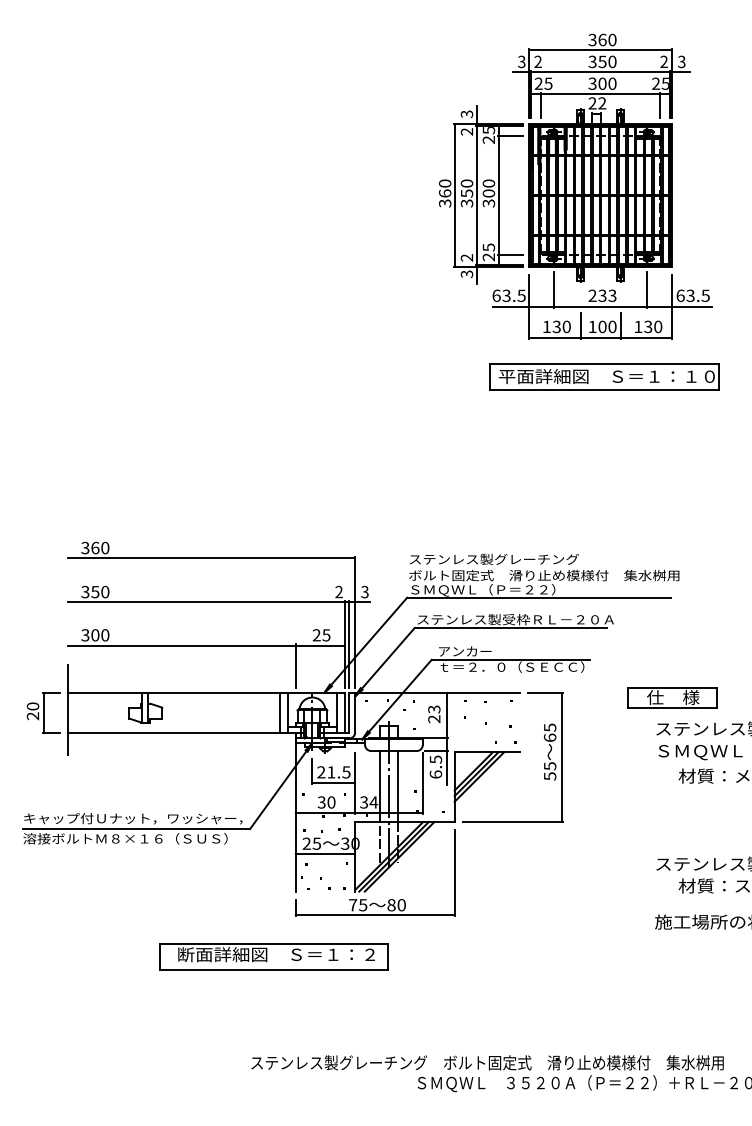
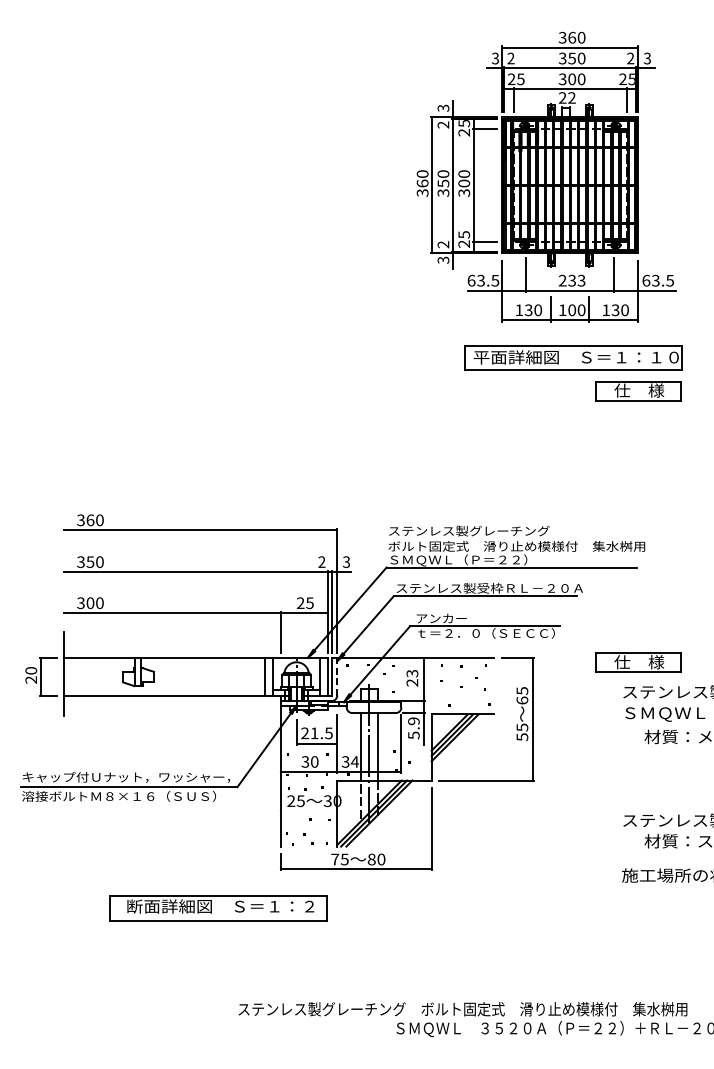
part: (672, 411) -> (638, 390), added
line: (355, 712) -> (337, 676), solid -> dashed
text: (435, 766) -> (413, 727), 6.5 -> 5.9
line: (325, 853) -> (309, 810), removed
part: (273, 956) -> (217, 908), moved

